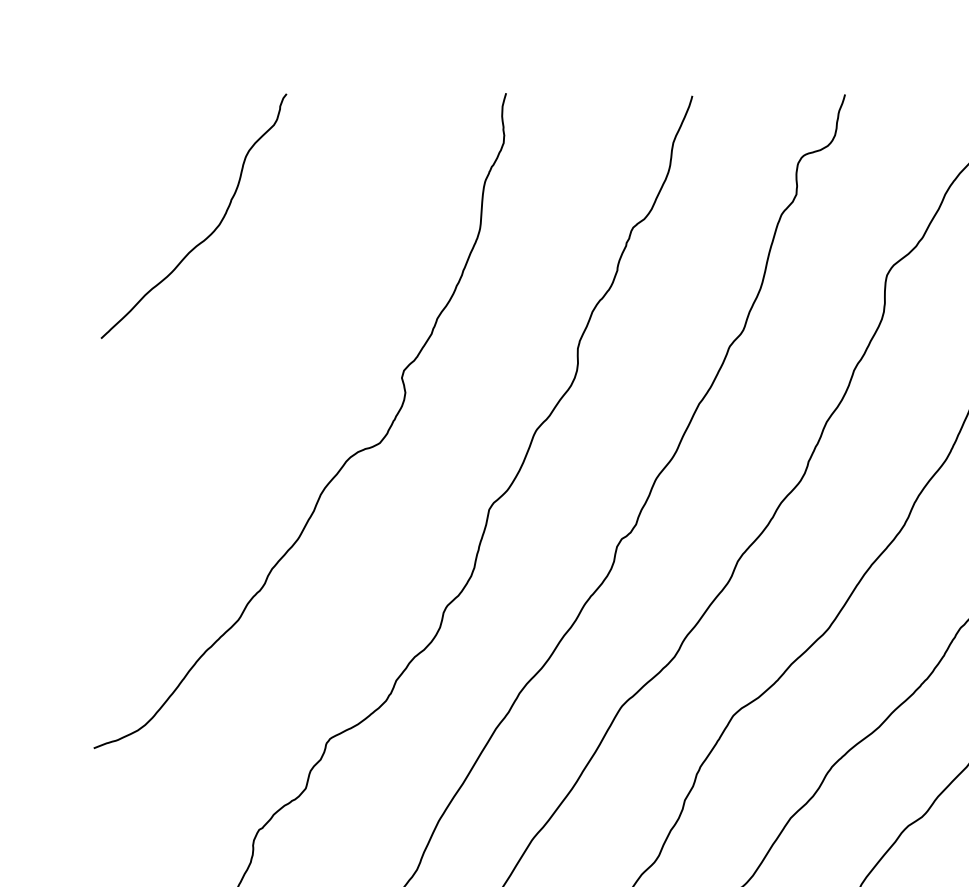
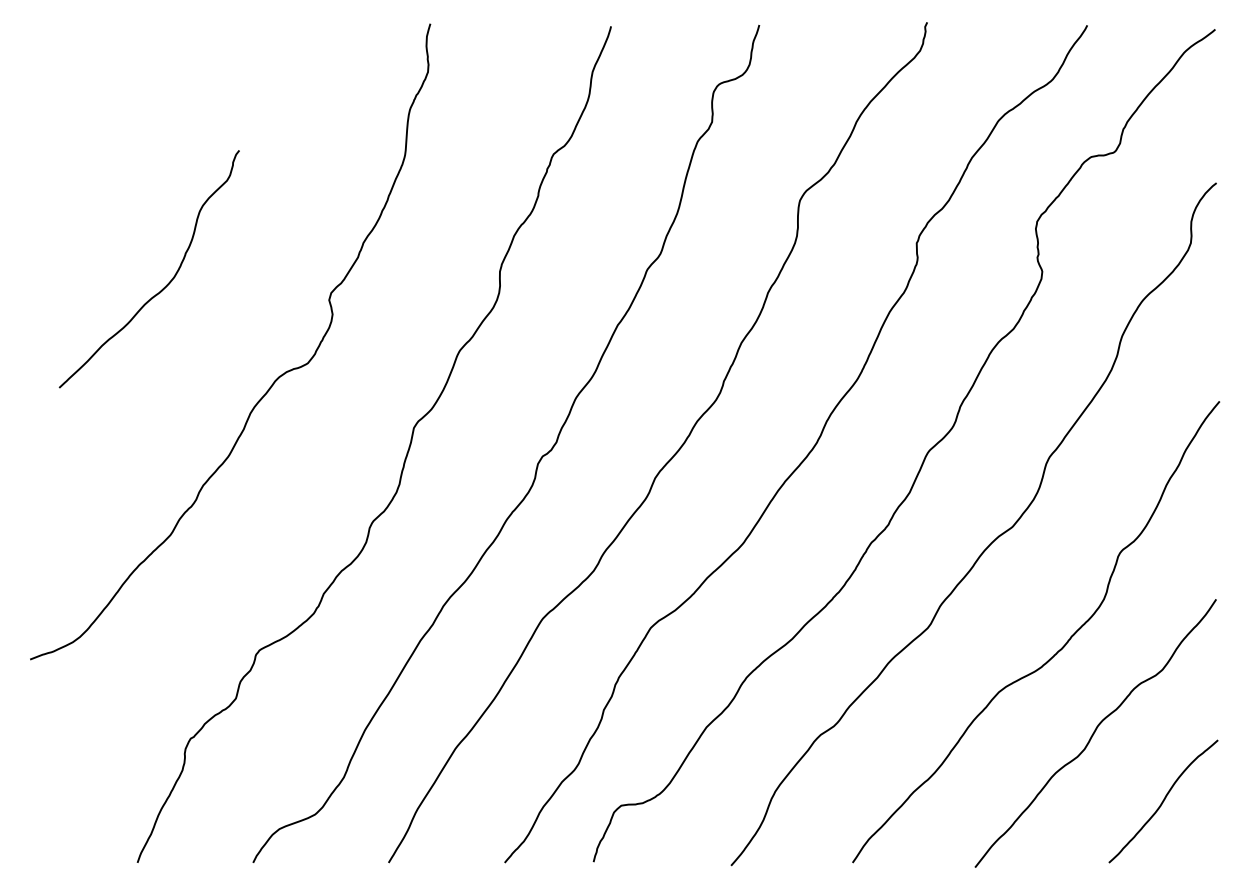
curve: (210, 233) -> (165, 285), moved

